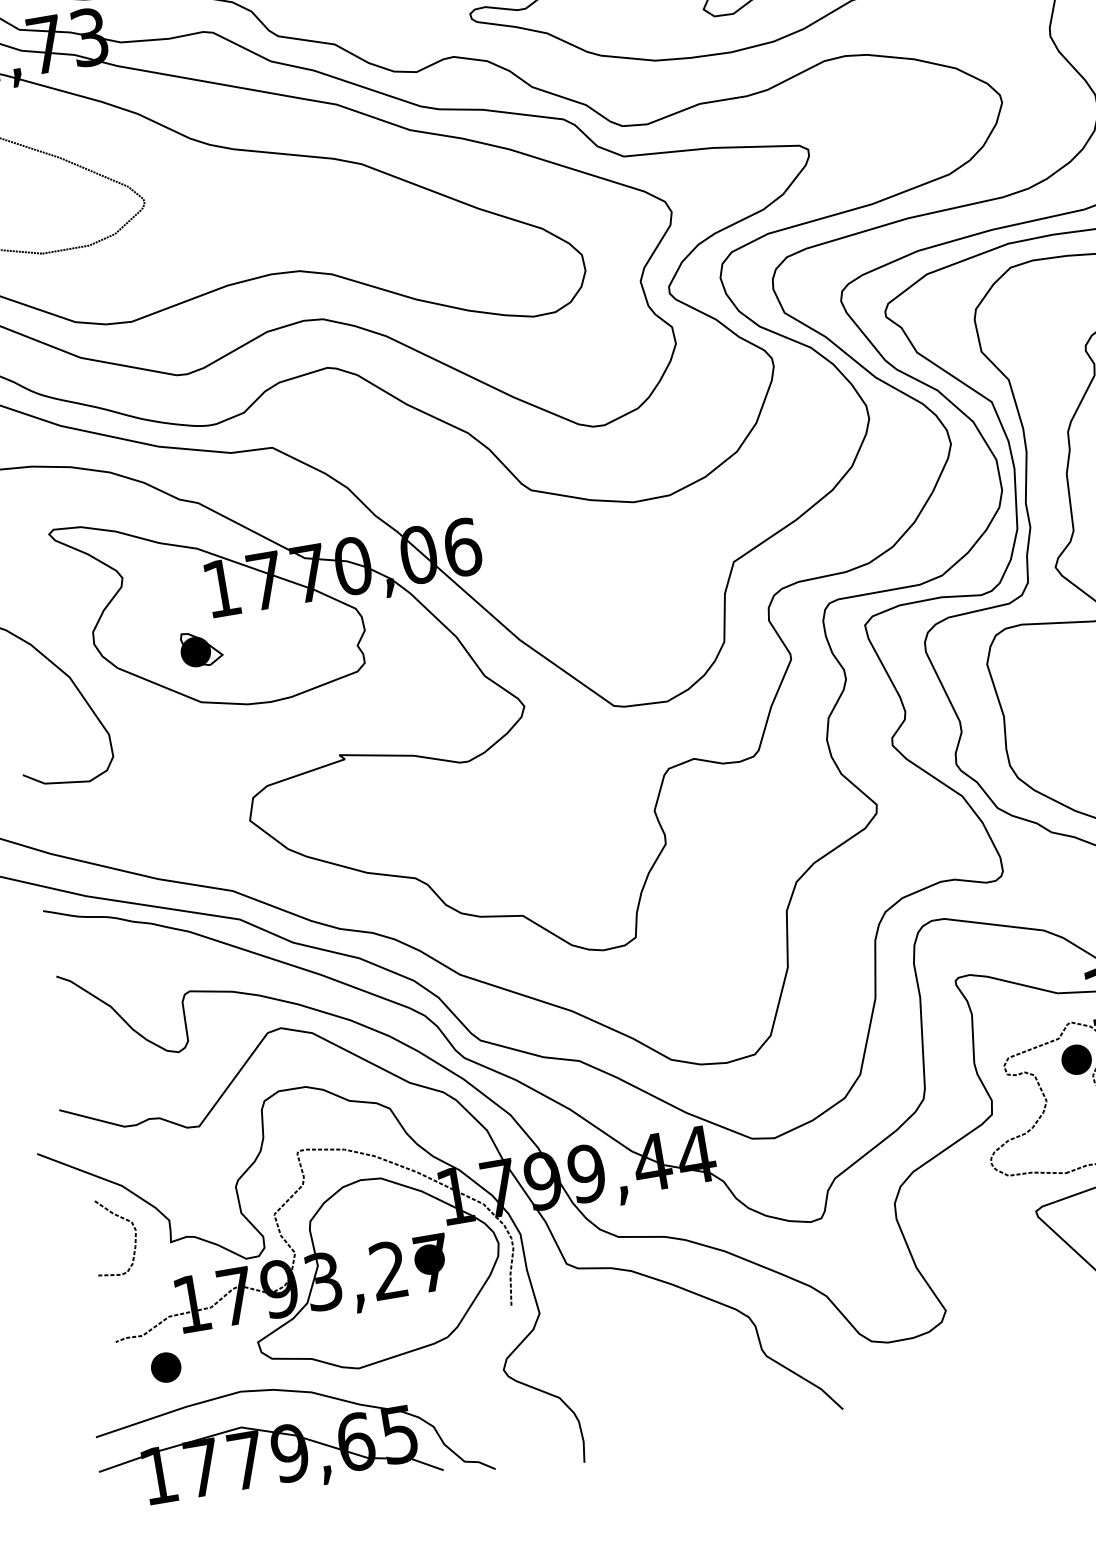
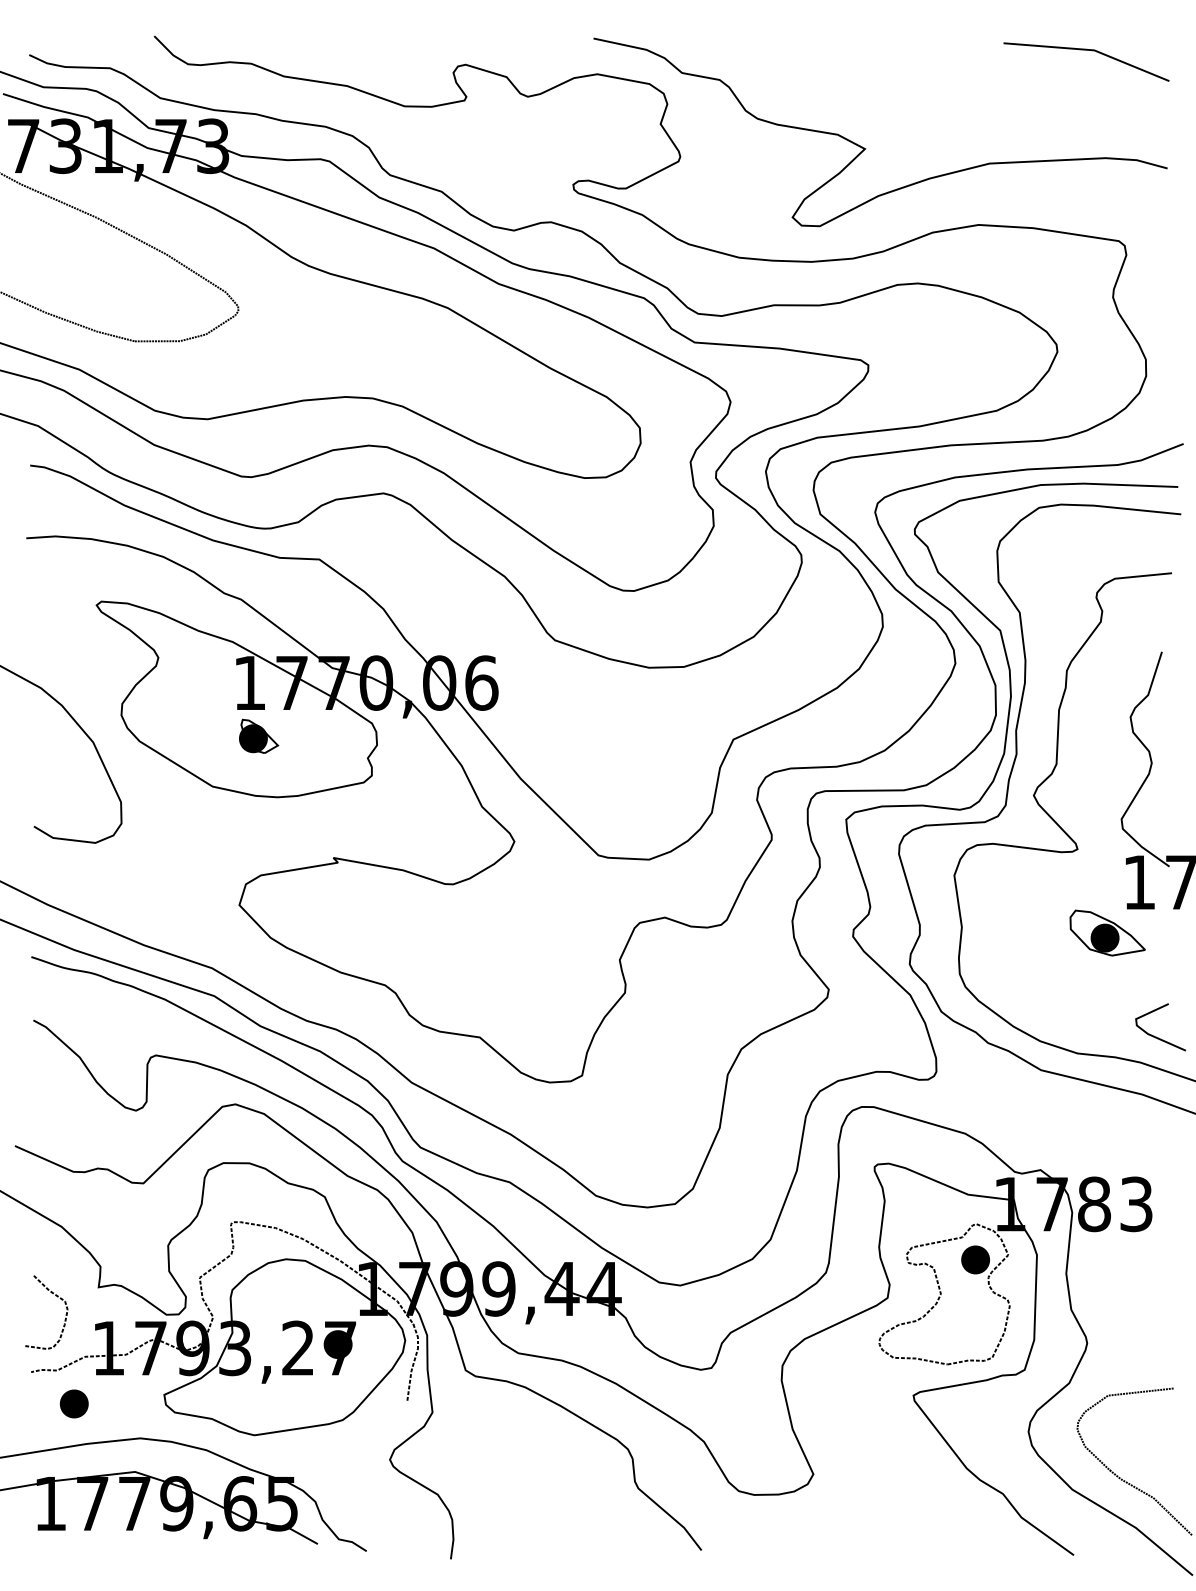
part: (201, 647) -> (259, 735), moved
curve: (123, 1219) -> (57, 1297), moved

